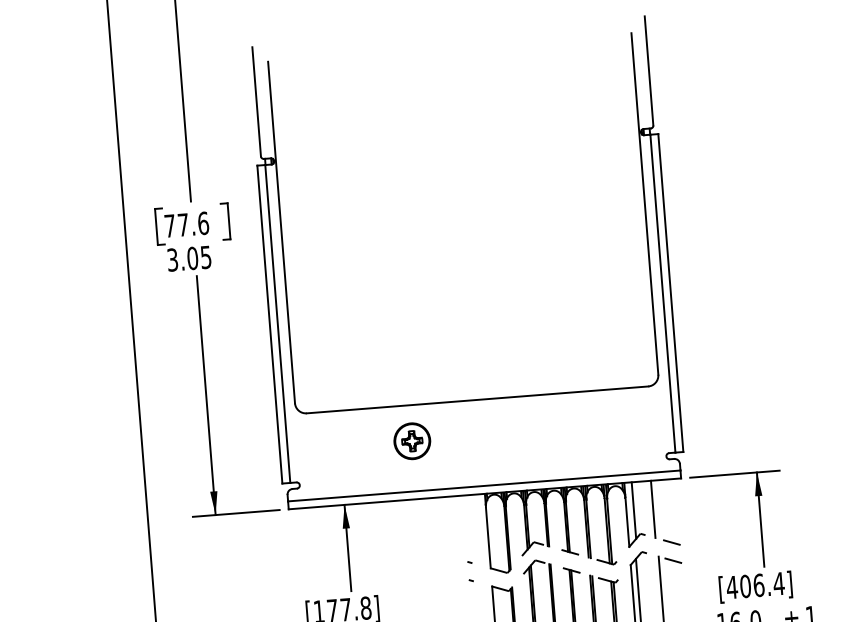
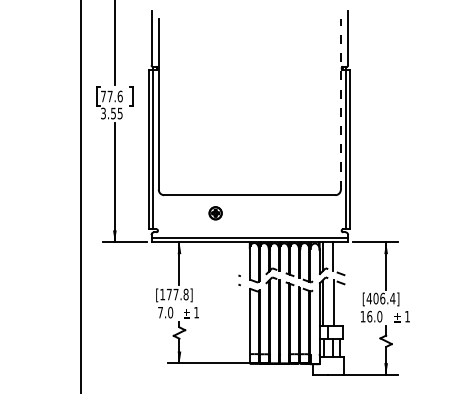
line: (644, 204) -> (340, 104), solid -> dashed
text: (192, 258) -> (113, 113), 3.05 -> 3.55
part: (411, 441) -> (215, 213), size x0.7

